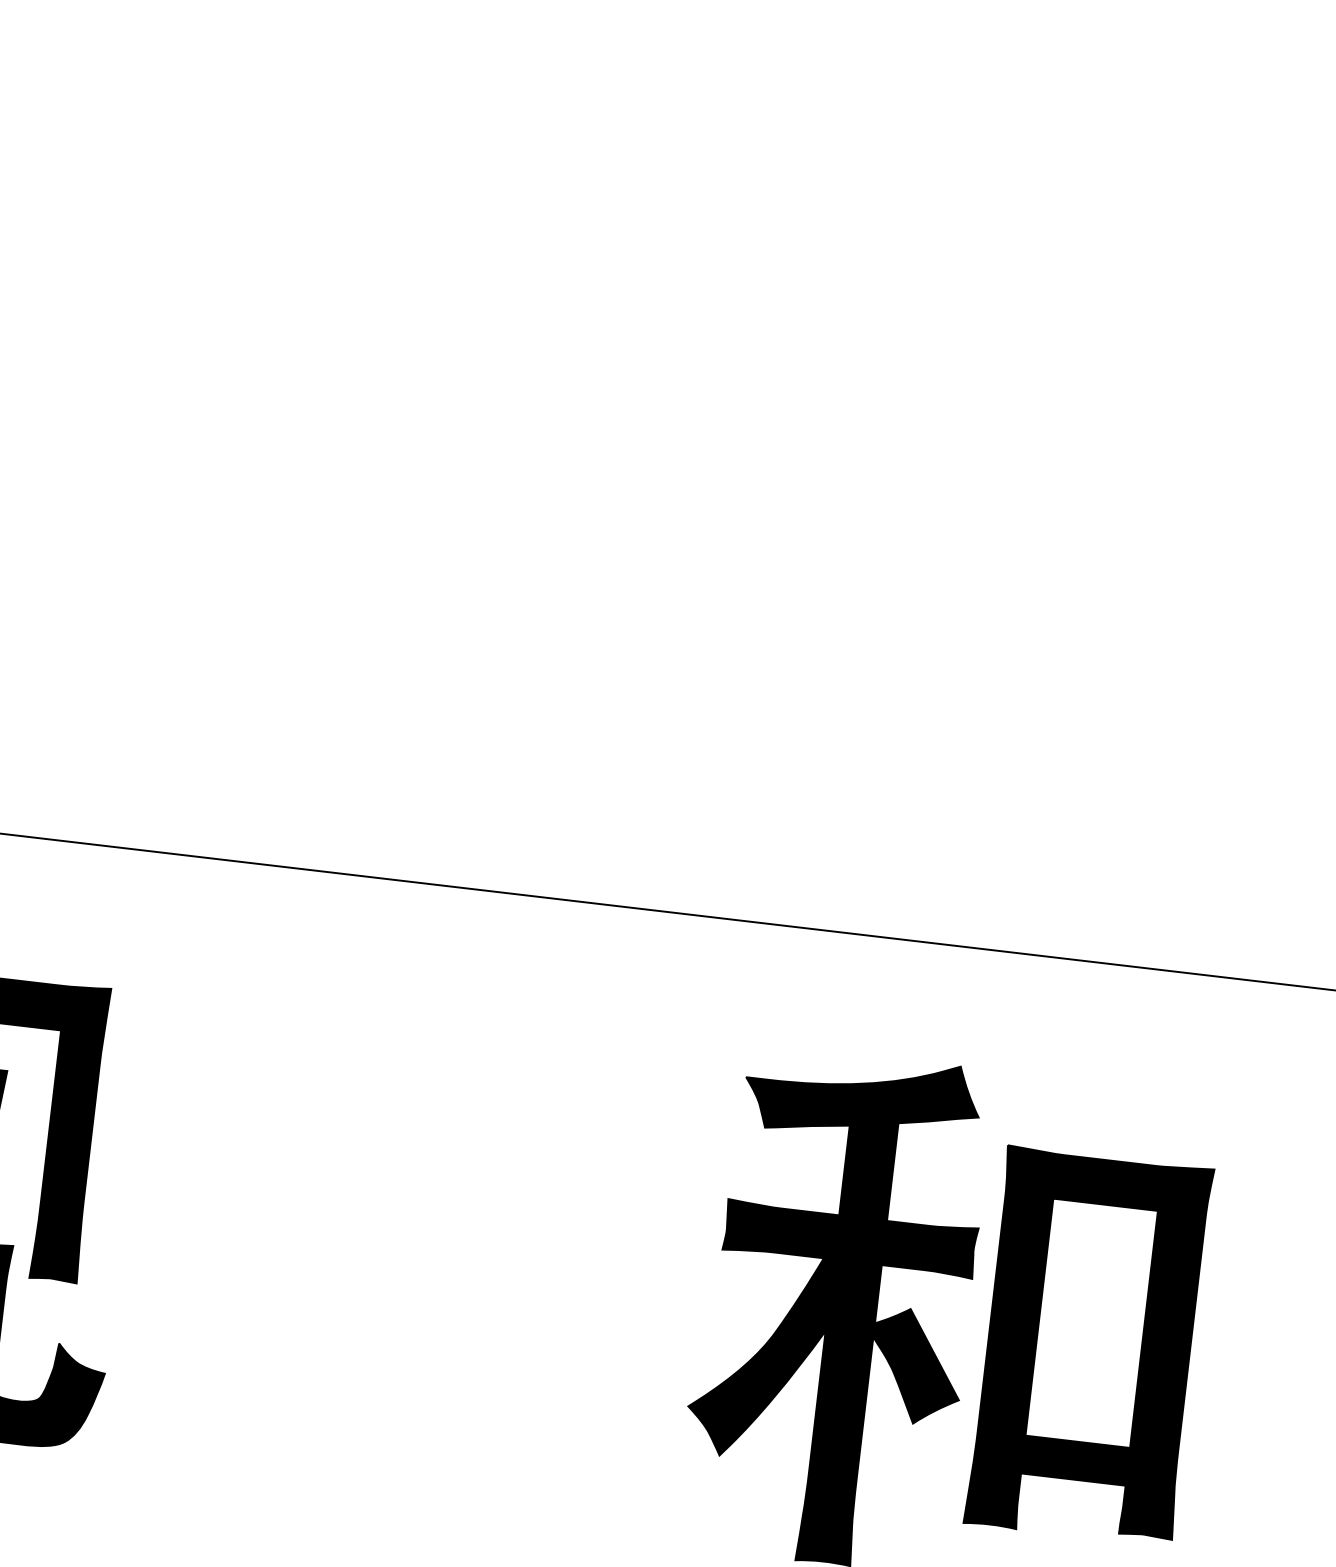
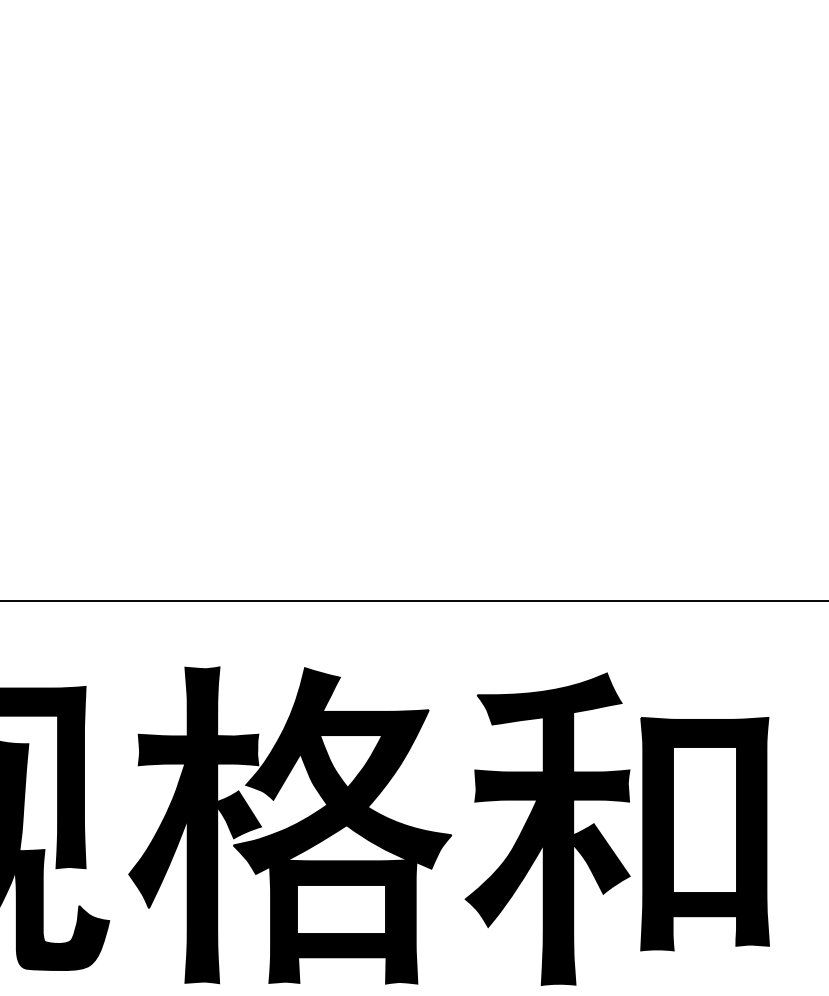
part: (417, 1253) -> (290, 825), added

